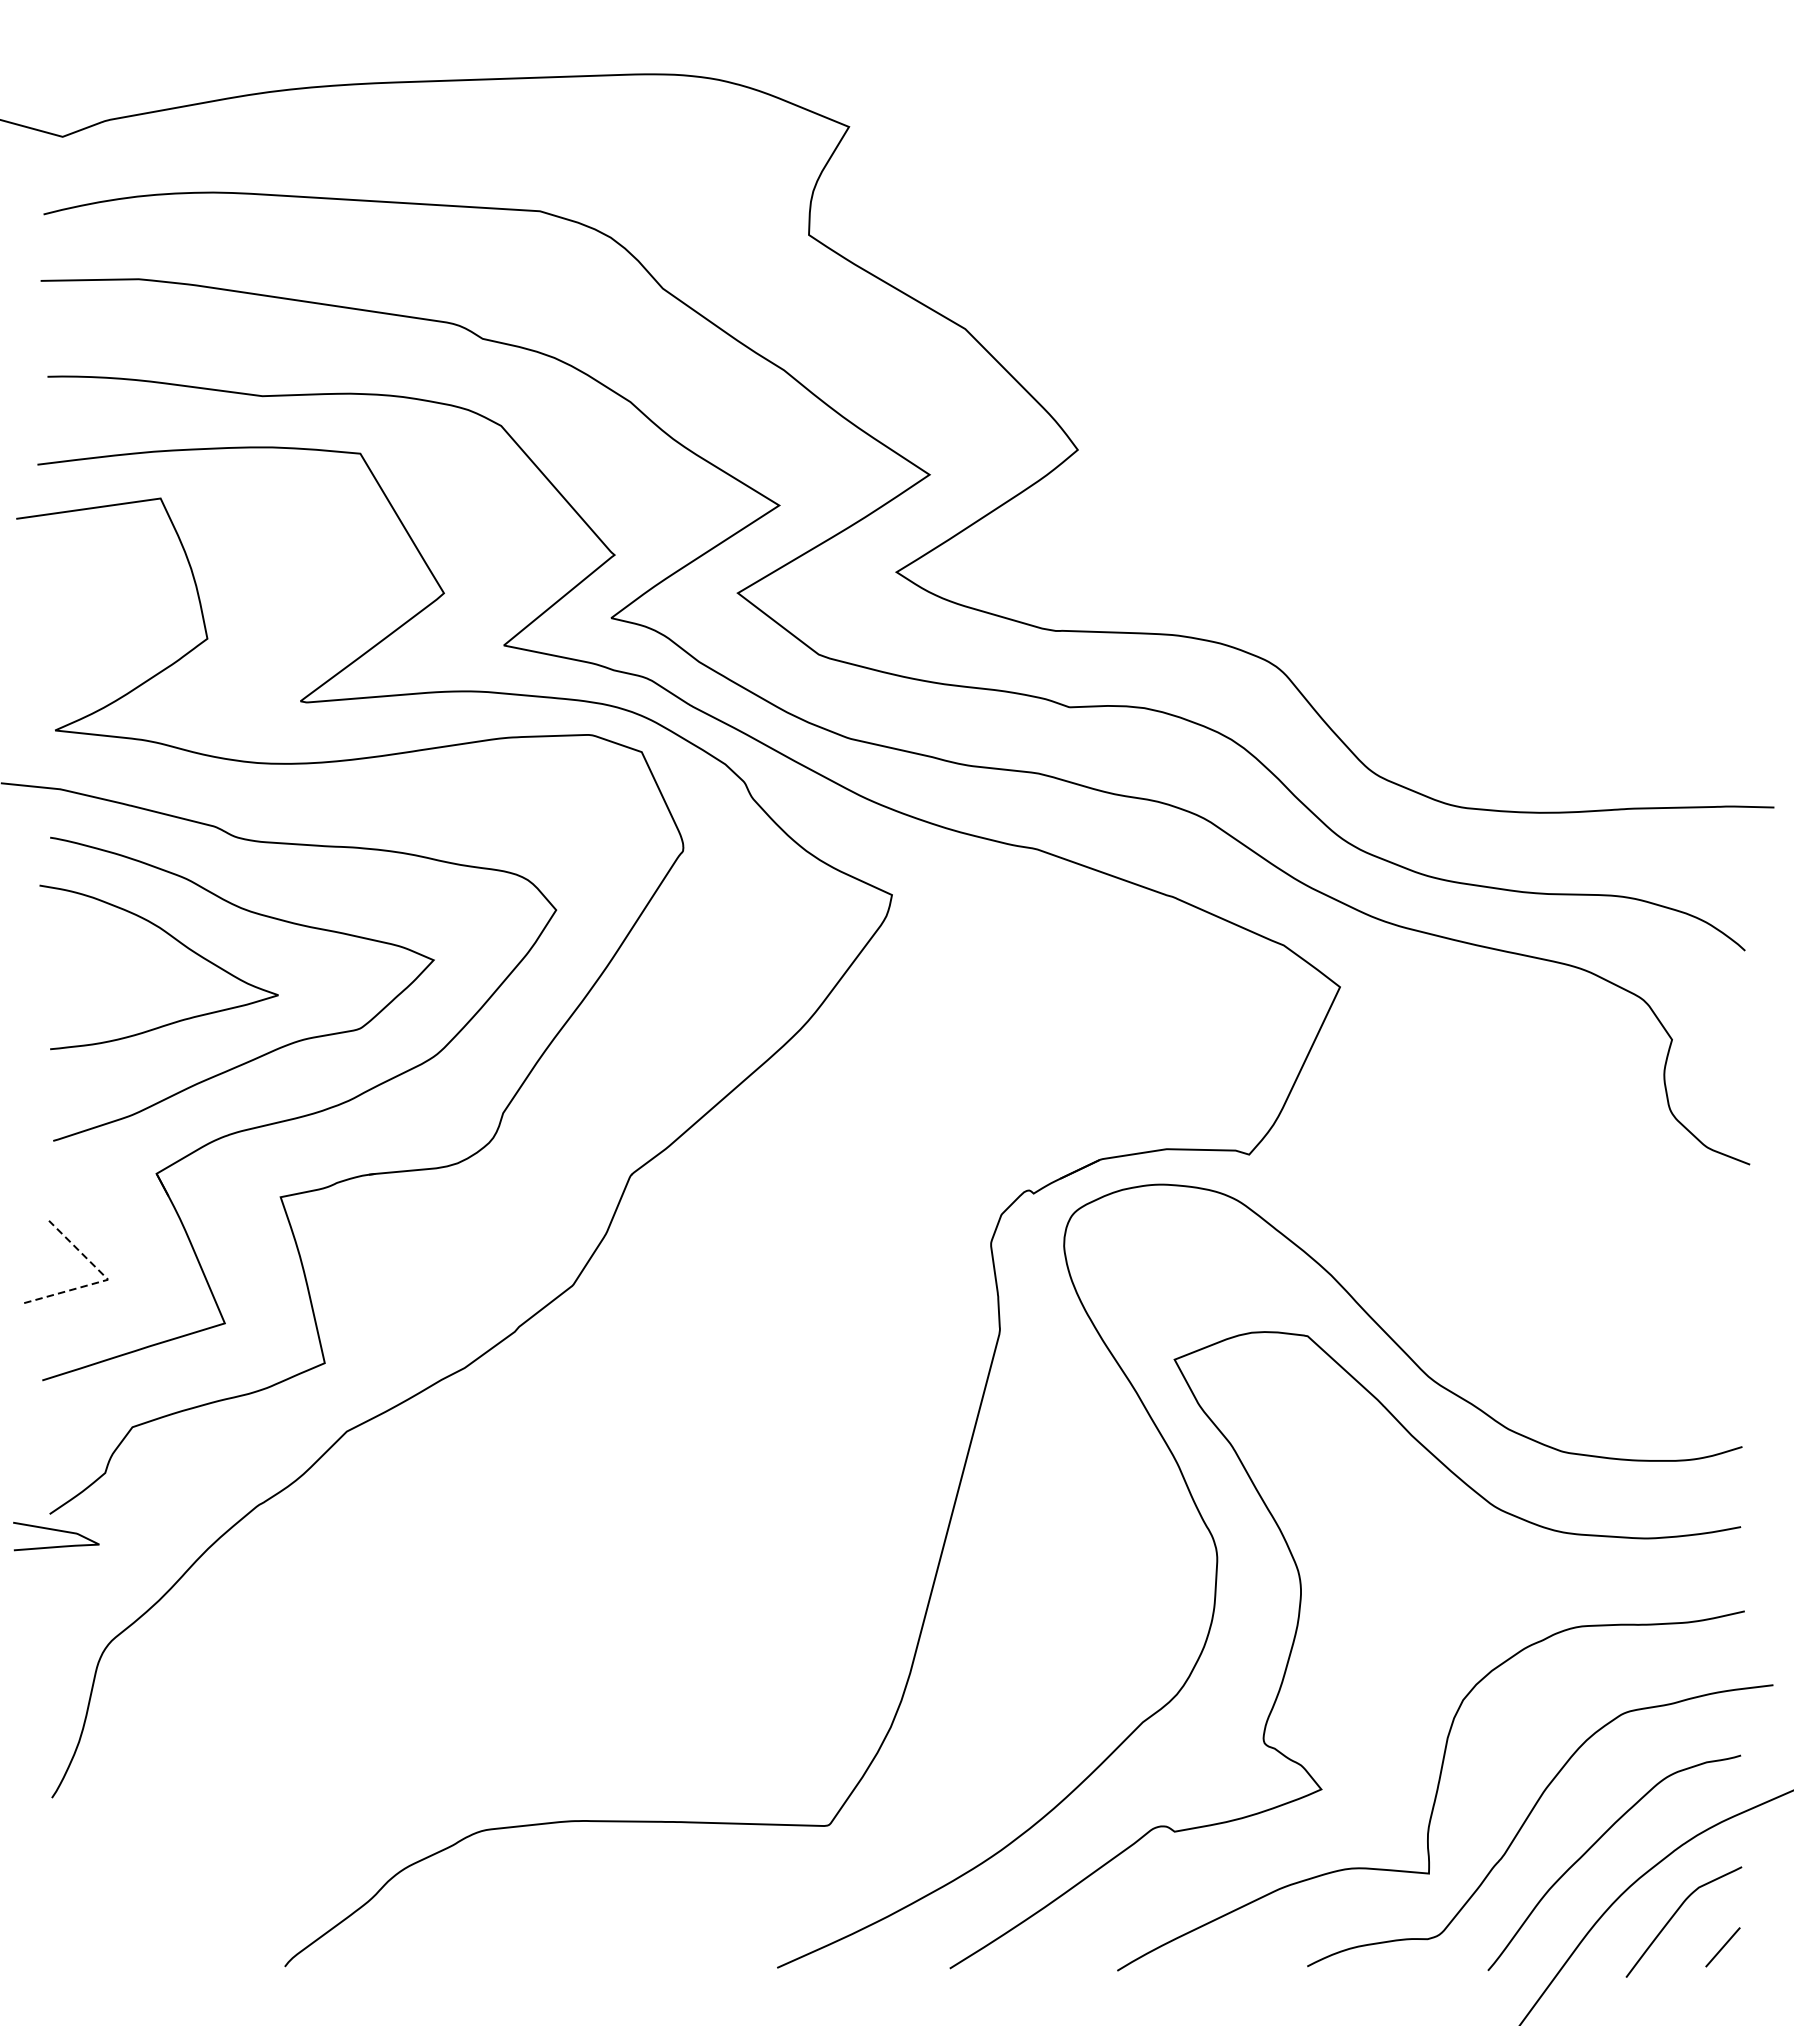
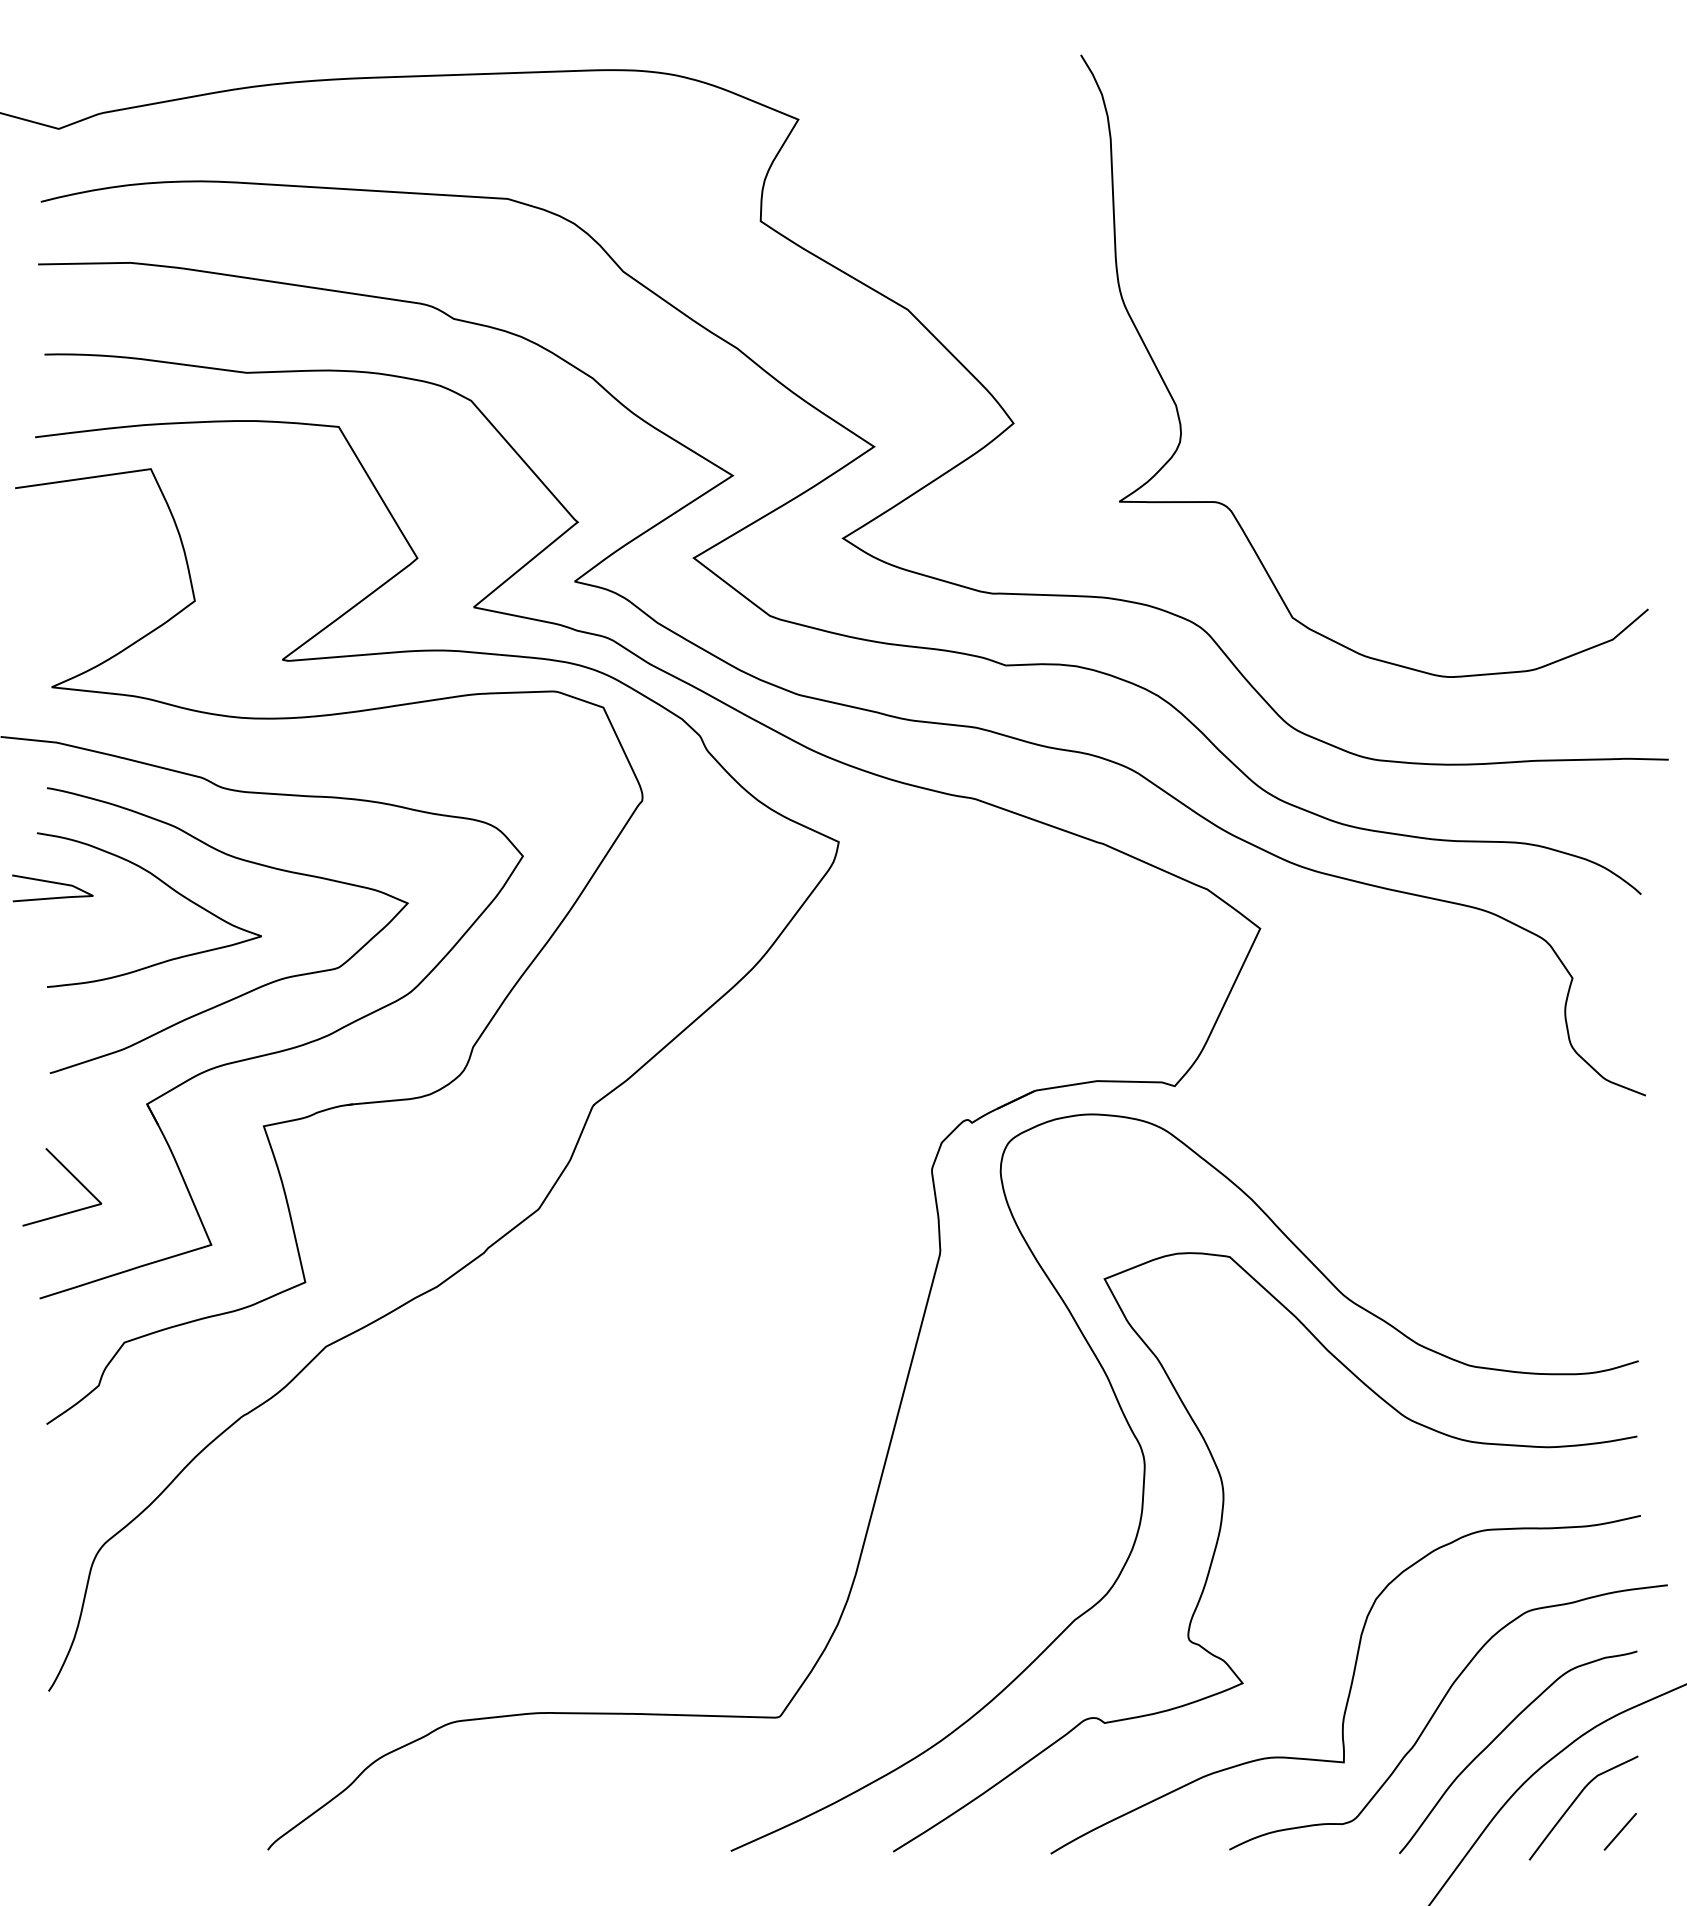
curve: (1253, 436) -> (1178, 410), added
line: (107, 1280) -> (100, 1204), dashed -> solid
curve: (56, 1531) -> (52, 883), moved

